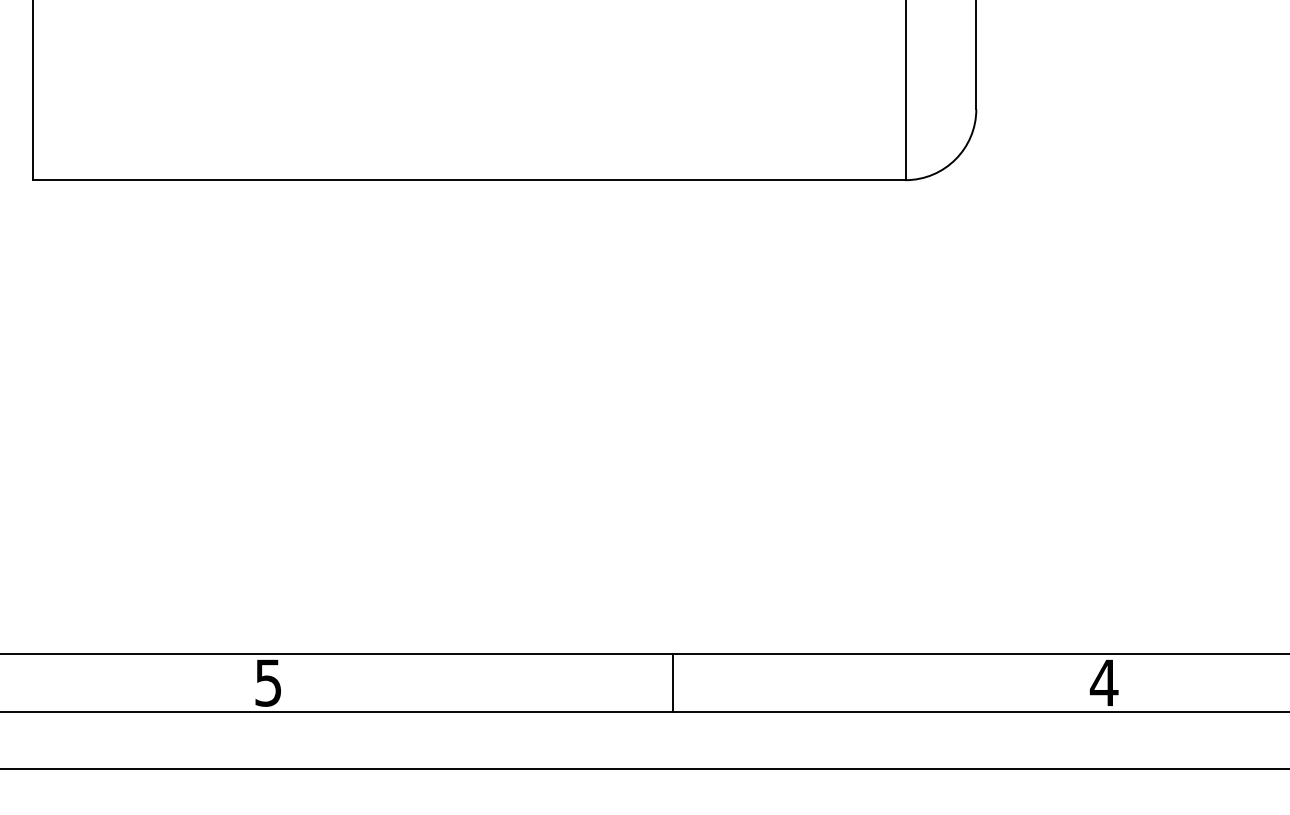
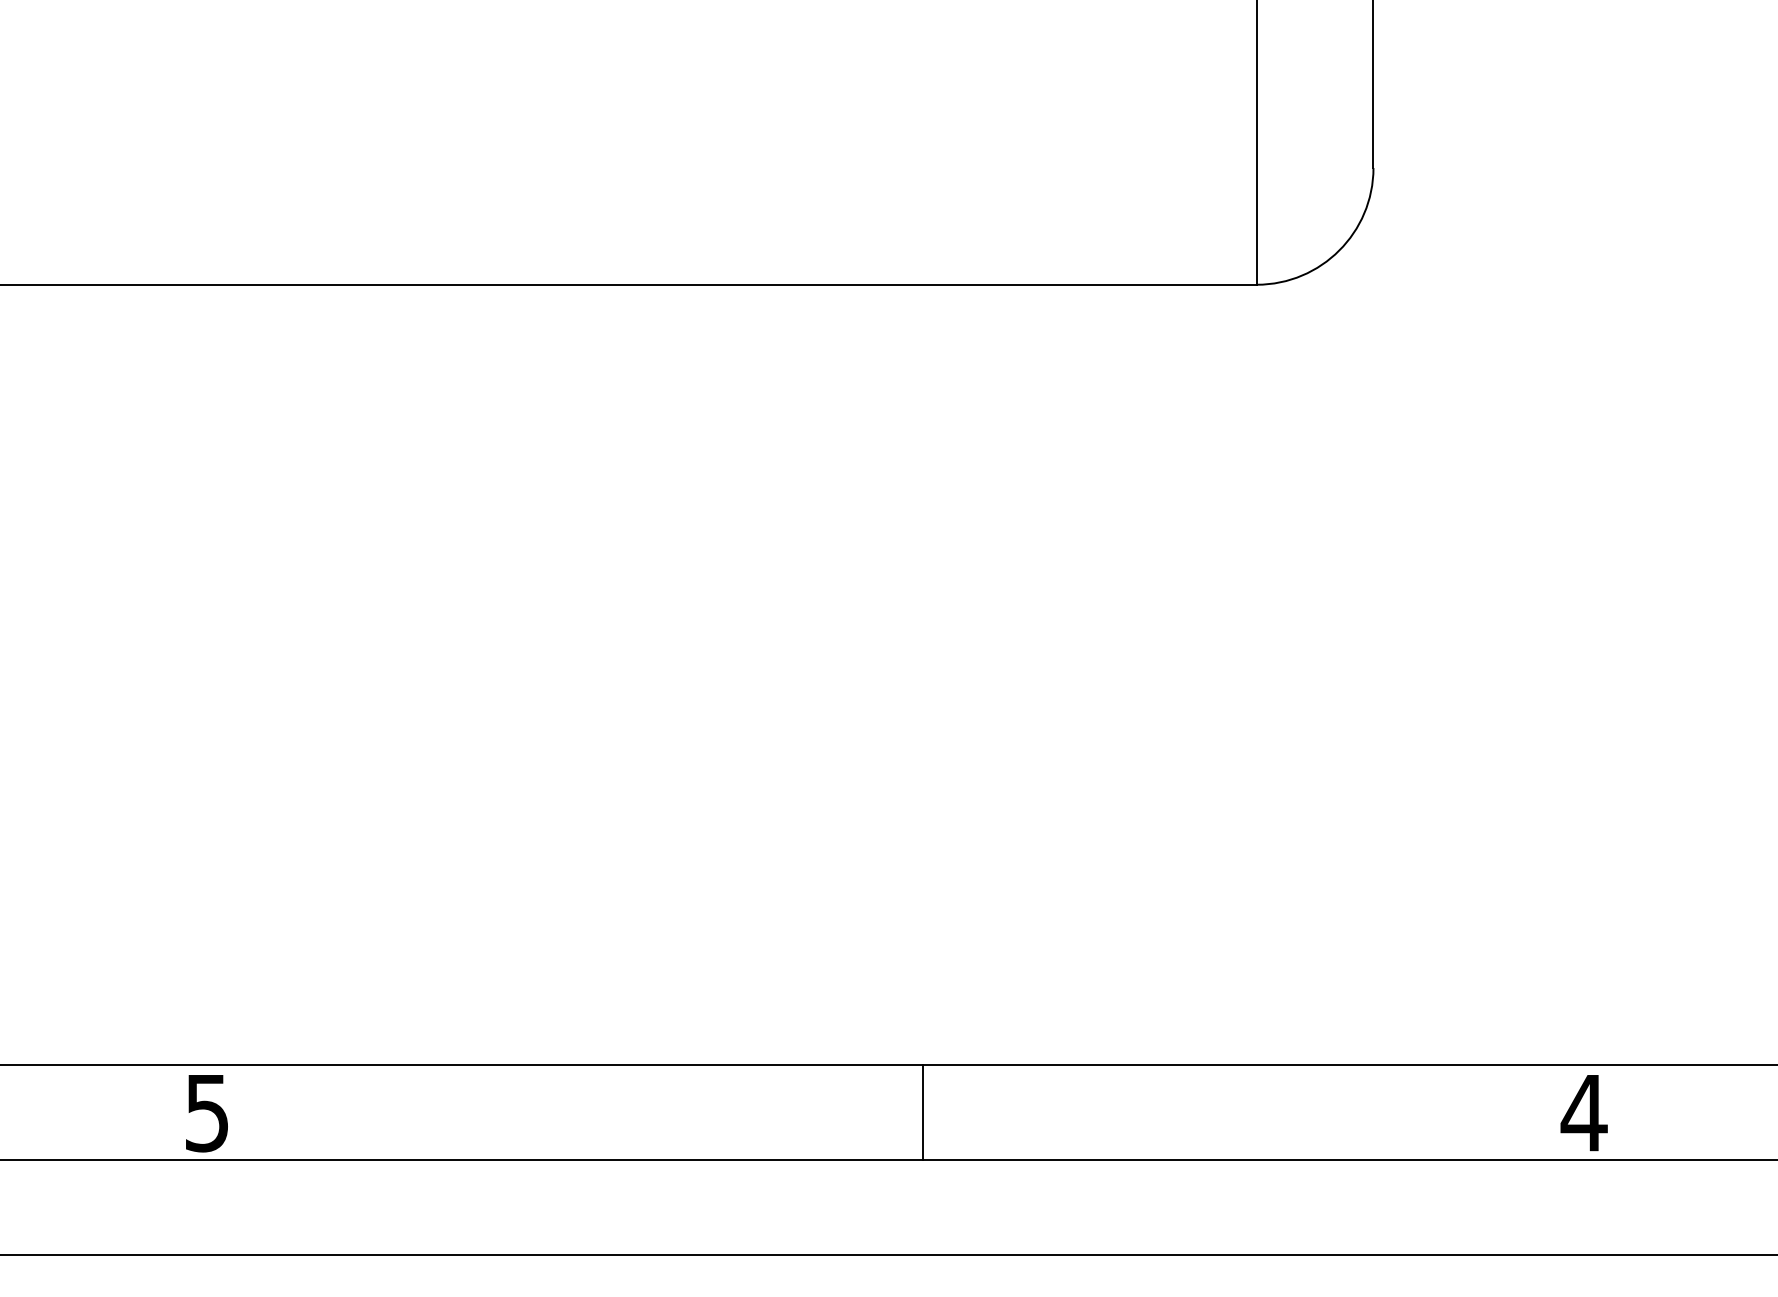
line: (672, 682) -> (922, 1112), moved

